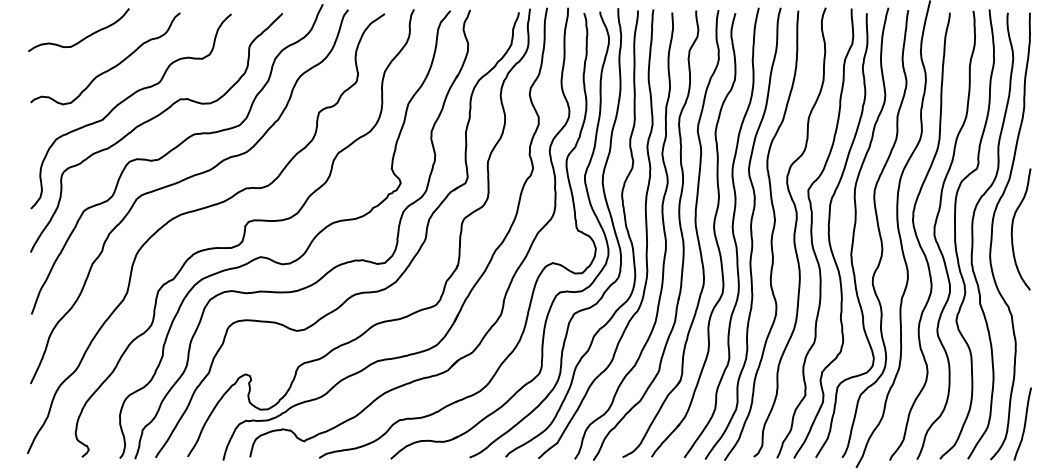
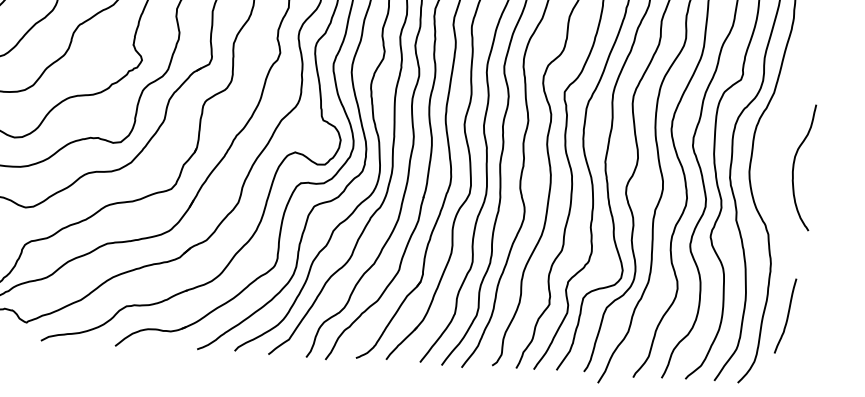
curve: (1013, 226) -> (795, 163), moved
curve: (1024, 423) -> (787, 315), moved

